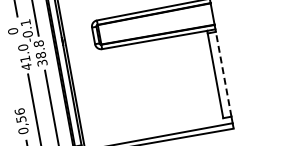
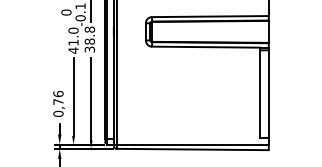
line: (223, 74) -> (268, 94), dashed -> solid
text: (21, 118) -> (58, 101), 0,56 -> 0,76

